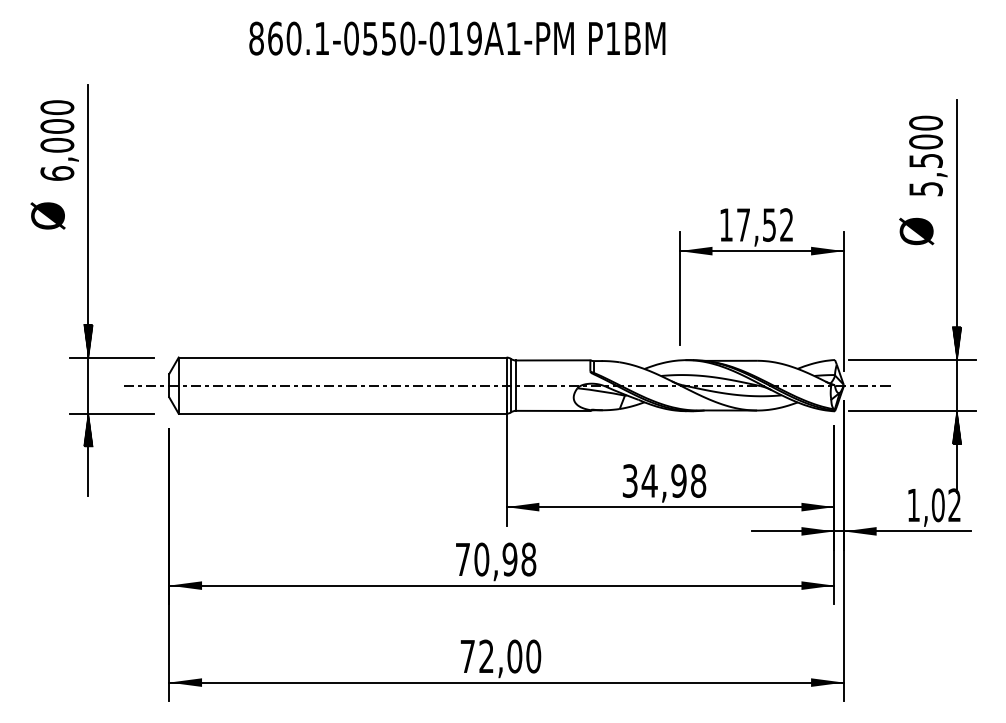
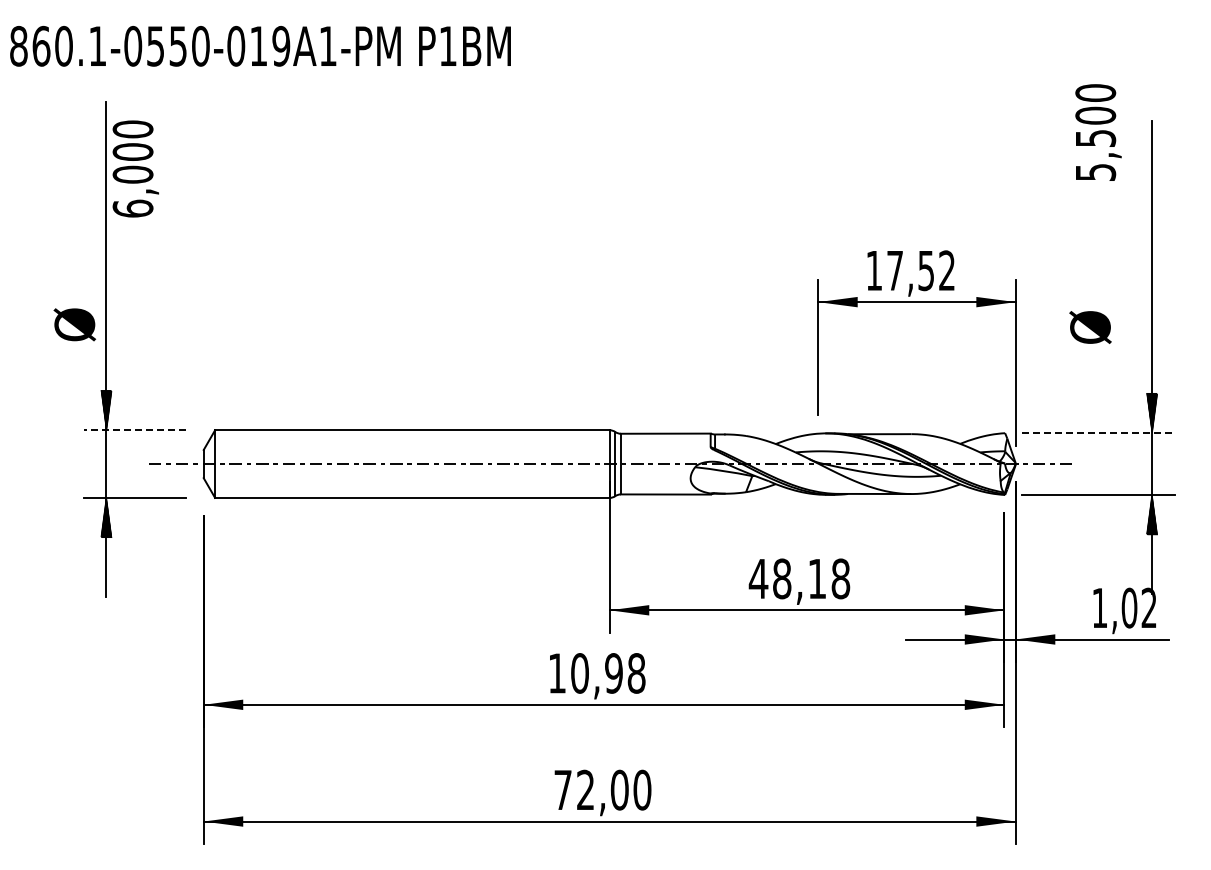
text: (457, 38) -> (260, 46), moved
text: (59, 140) -> (135, 168), moved
text: (928, 155) -> (1098, 132), moved
text: (47, 215) -> (74, 324), moved
text: (916, 231) -> (1090, 327), moved
line: (111, 357) -> (134, 430), solid -> dashed
line: (912, 360) -> (1098, 433), solid -> dashed
text: (654, 480) -> (787, 578), 34,98 -> 48,18
text: (463, 559) -> (557, 673), 70,98 -> 10,98

